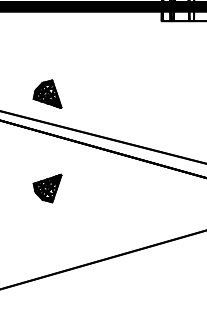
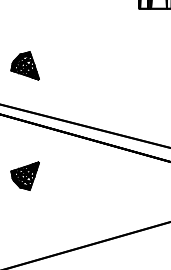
part: (47, 93) -> (25, 65), moved

